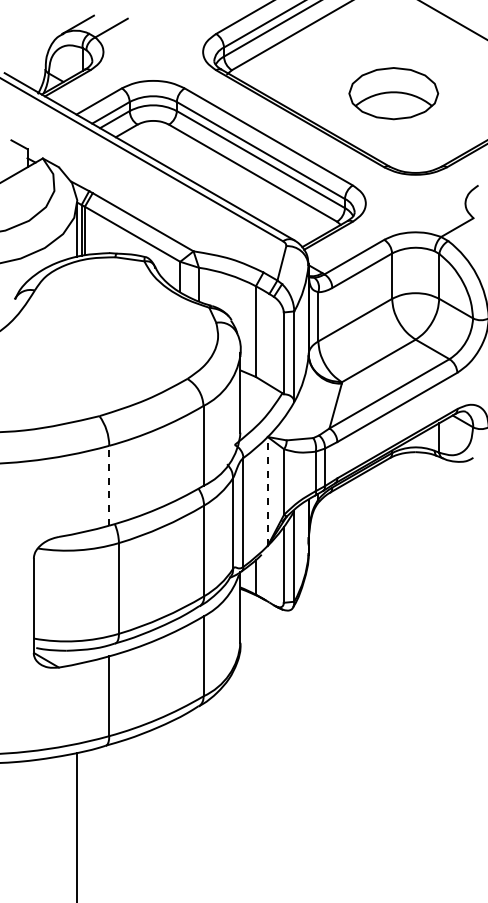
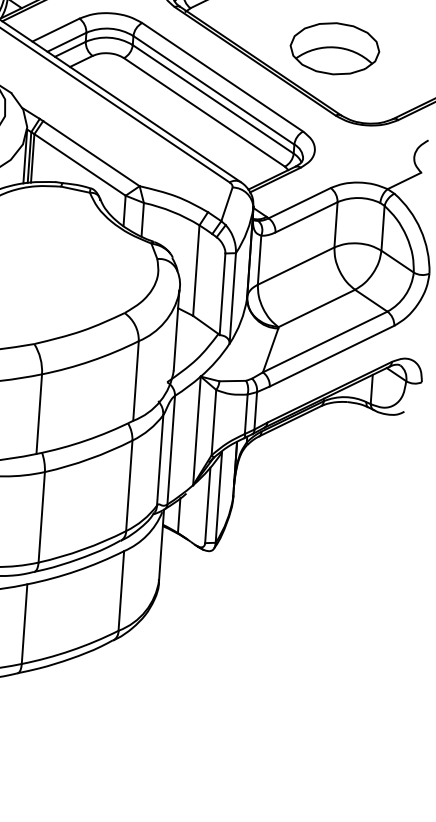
part: (393, 93) -> (334, 48), moved
line: (109, 485) -> (39, 413), dashed -> solid
line: (267, 490) -> (196, 429), dashed -> solid

